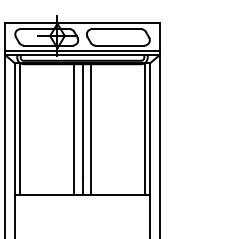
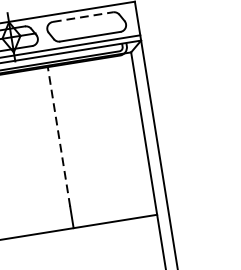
line: (117, 29) -> (84, 17), solid -> dashed
line: (82, 120) -> (58, 136), solid -> dashed
line: (74, 129) -> (50, 149), removed
line: (90, 129) -> (70, 145), removed
line: (145, 129) -> (138, 135), removed

